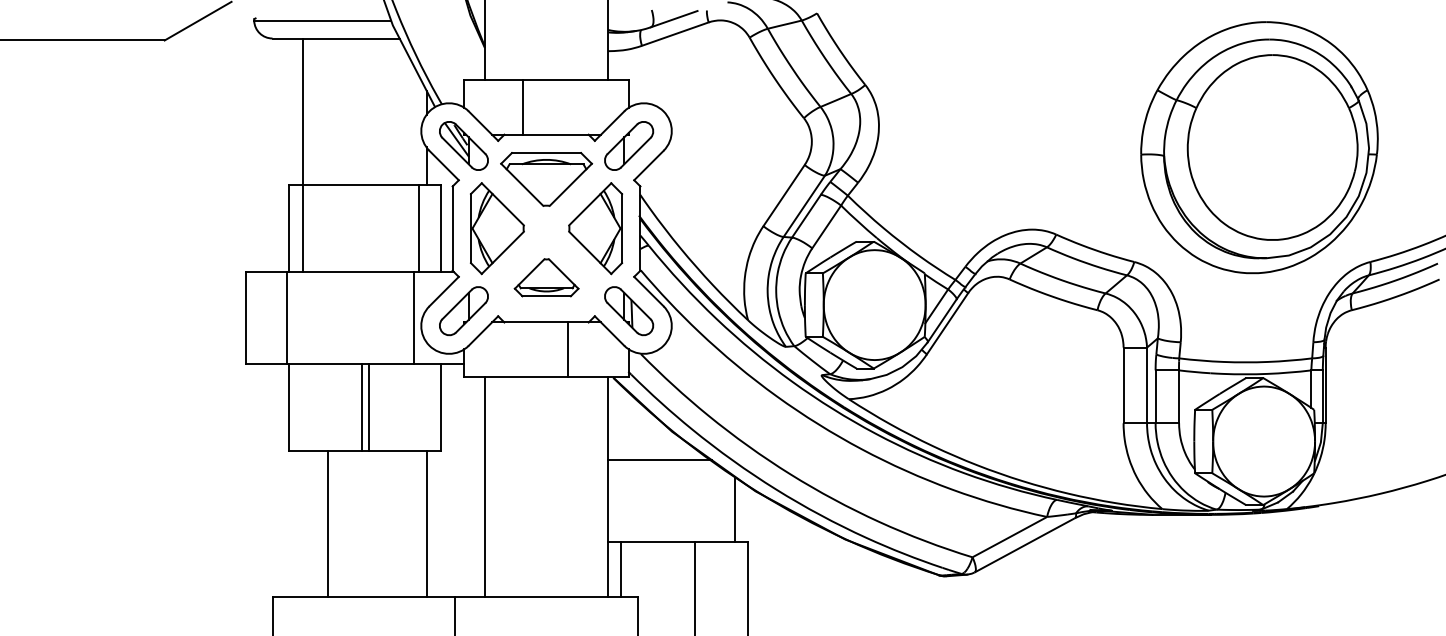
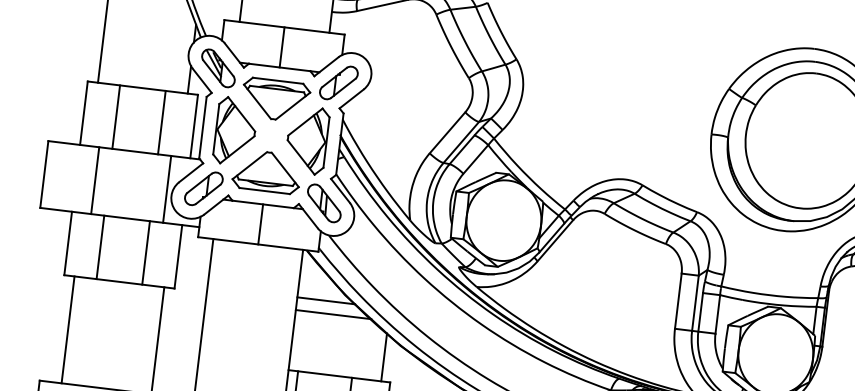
line: (522, 106) -> (282, 46), moved
line: (302, 228) -> (116, 117), moved
line: (419, 228) -> (162, 122), moved
part: (546, 277) -> (267, 171), size x1.43
line: (286, 317) -> (95, 180), moved
line: (567, 349) -> (260, 224), moved
line: (361, 406) -> (100, 246), moved
line: (369, 406) -> (146, 252), moved
line: (647, 442) -> (326, 300), added
line: (328, 523) -> (68, 329), moved

